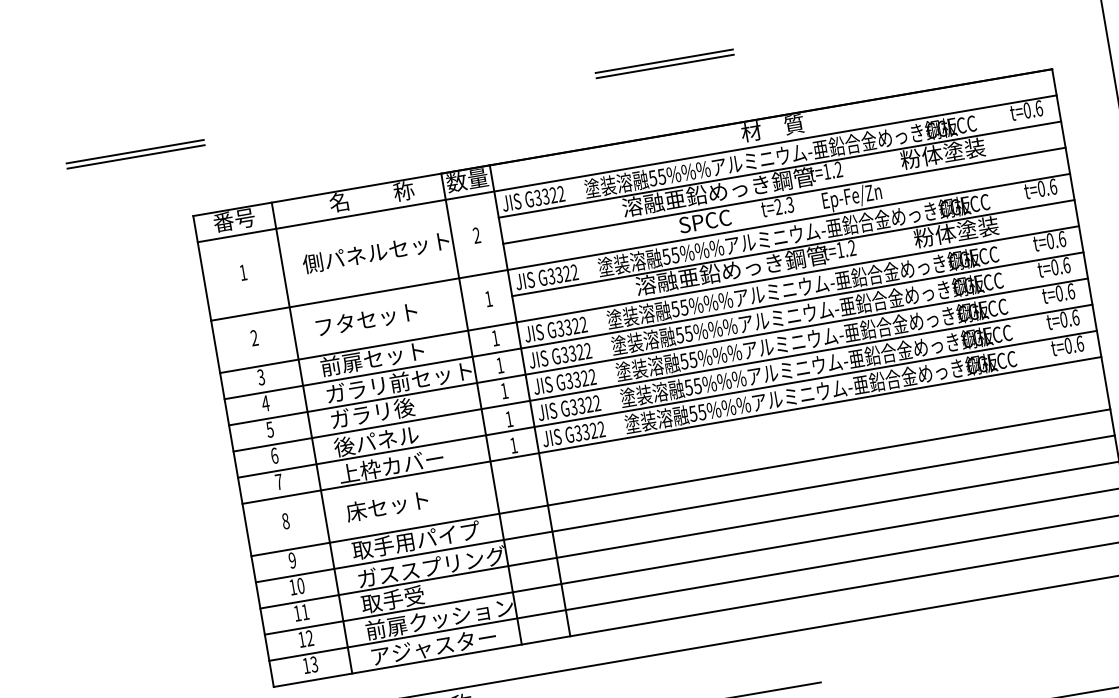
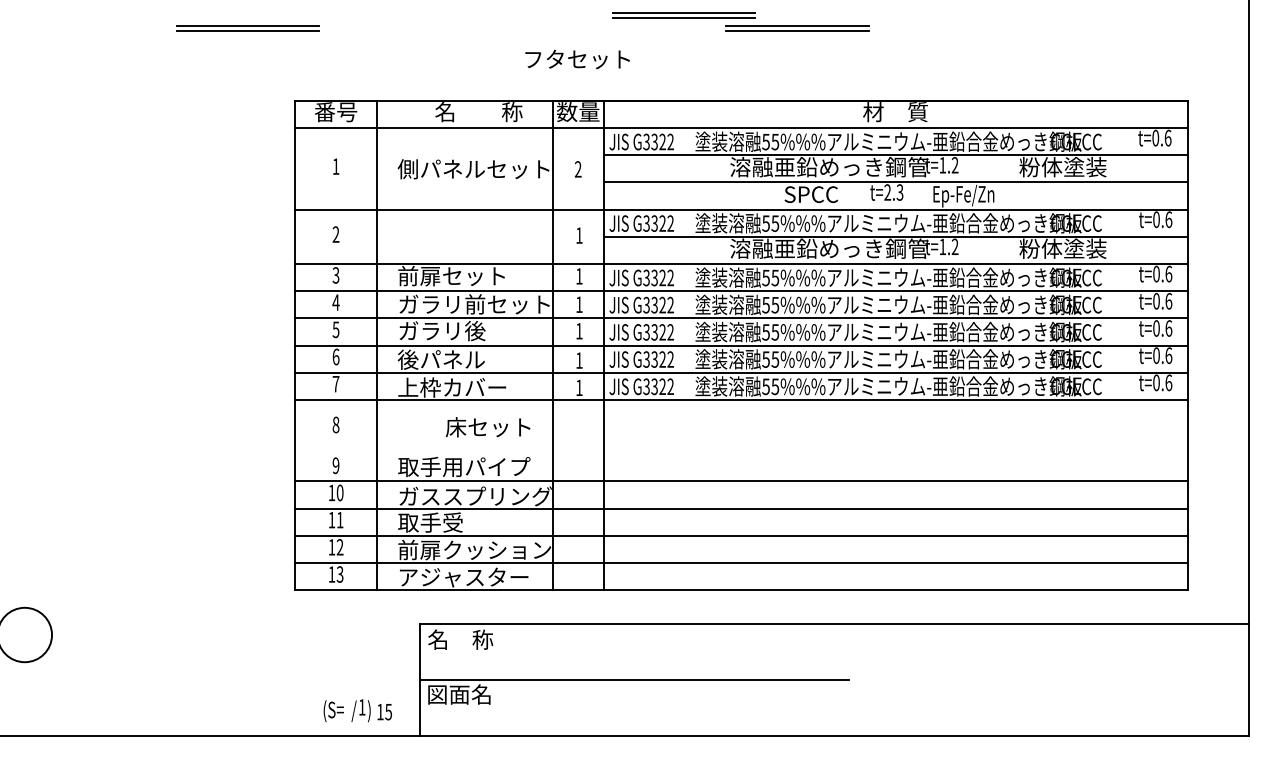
part: (552, 70) -> (683, 15), added
text: (366, 319) -> (577, 59), moved
line: (680, 482) -> (741, 454), removed
text: (386, 506) -> (487, 427), moved

